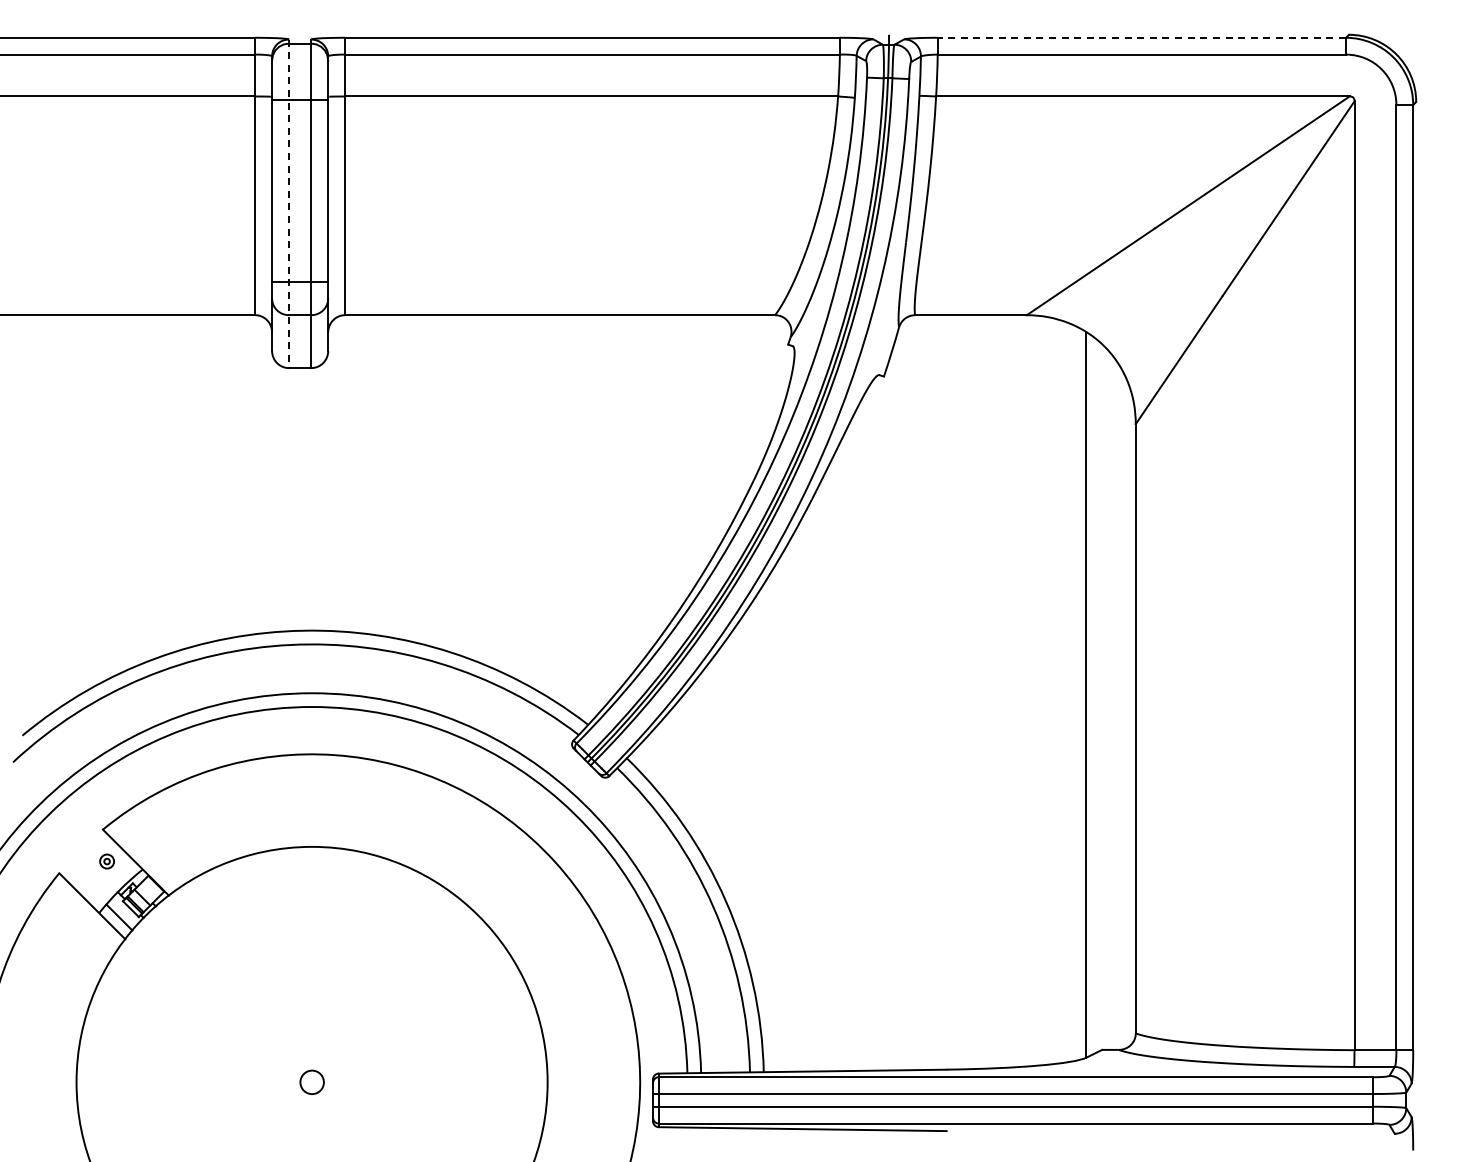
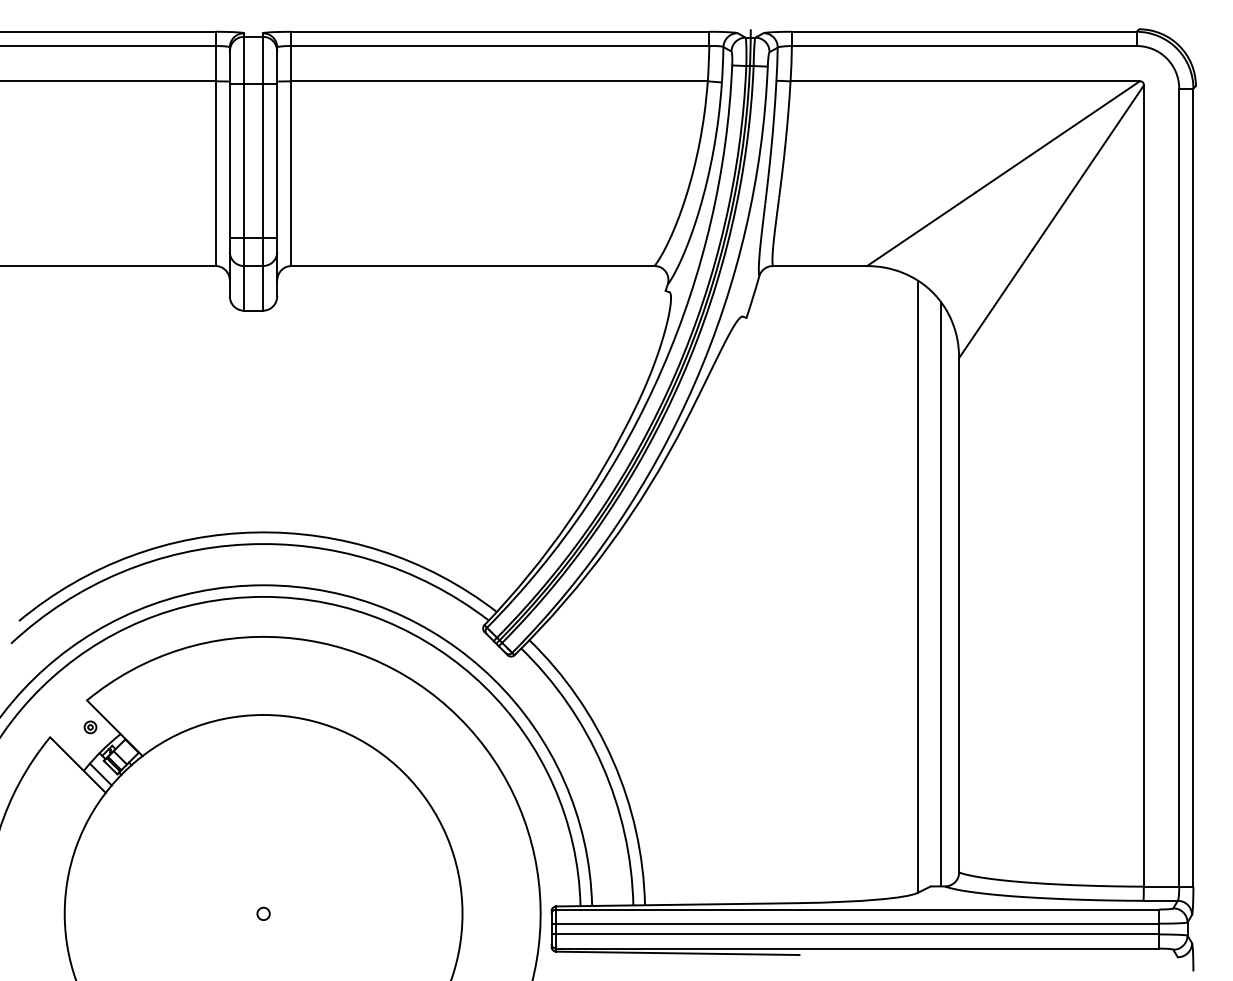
line: (1141, 37) -> (963, 31), dashed -> solid
line: (288, 204) -> (243, 172), dashed -> solid
line: (1114, 703) -> (941, 593), added
circle: (311, 1082) -> (263, 913), size x0.62

